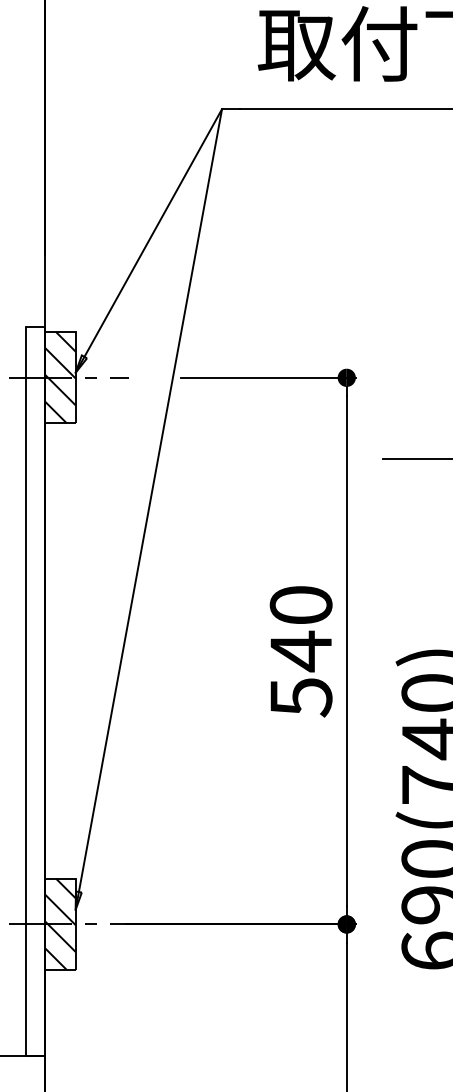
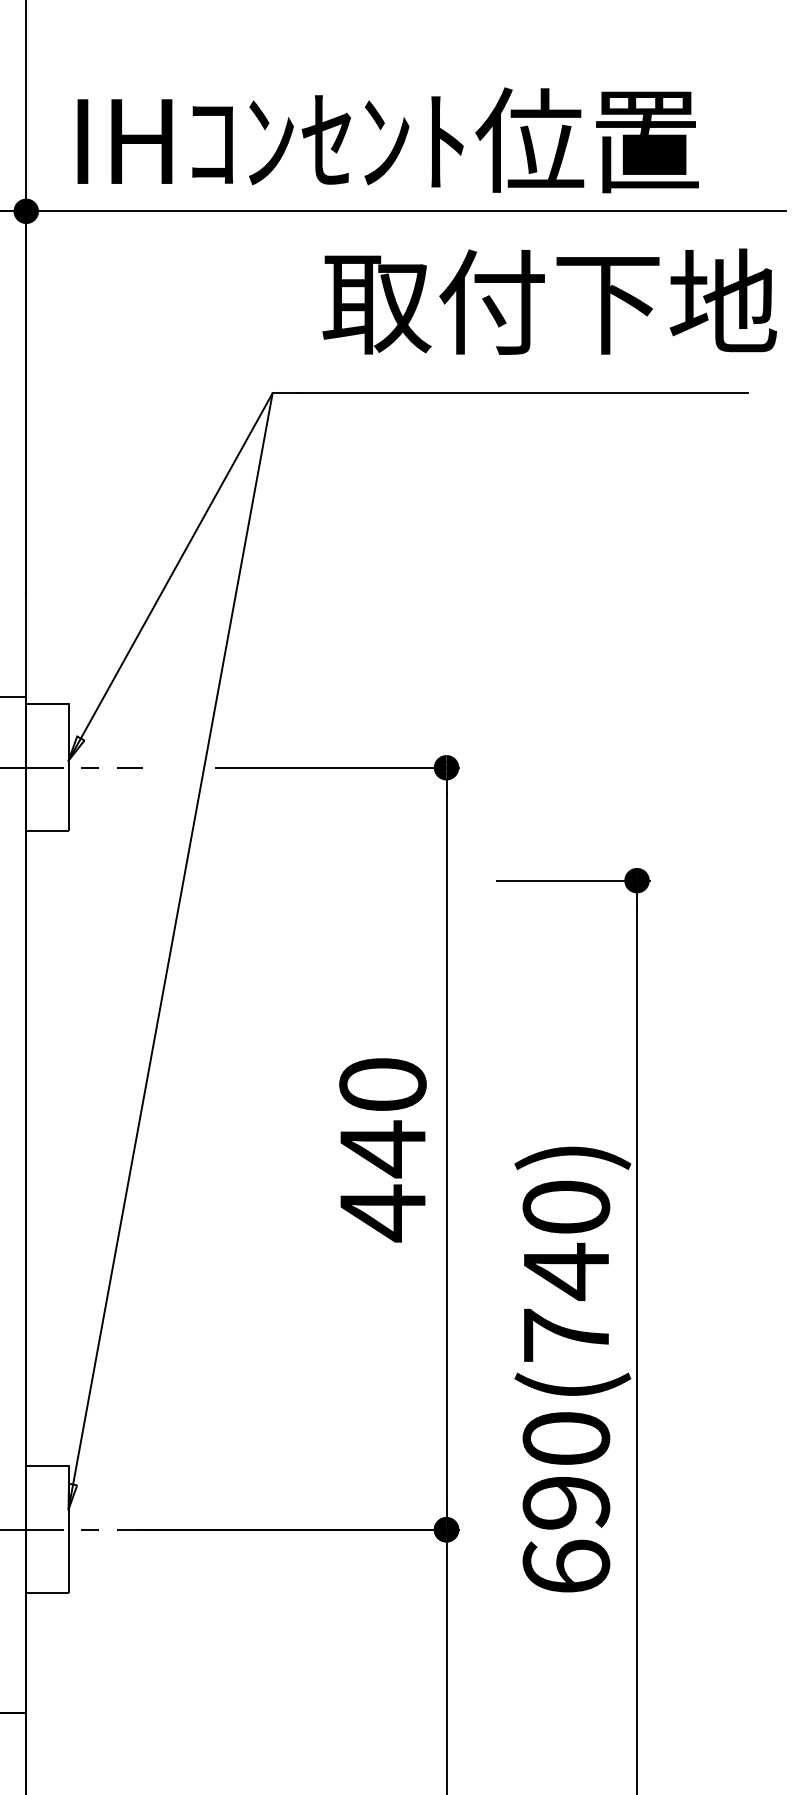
hatch: (60, 377) -> (47, 767), removed
text: (301, 697) -> (383, 1213), 540 -> 440
hatch: (60, 924) -> (47, 1529), removed

